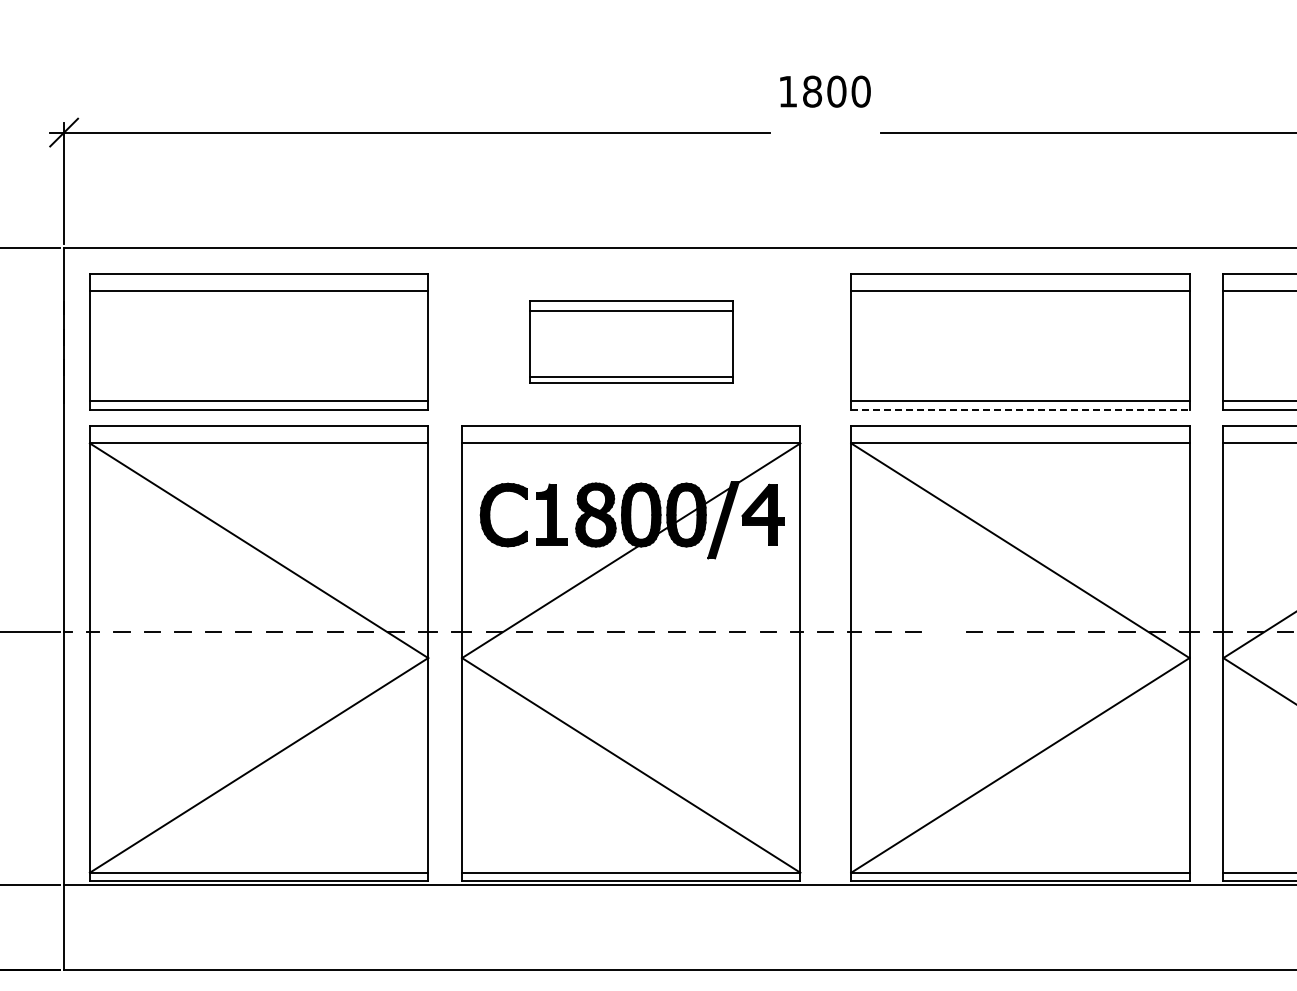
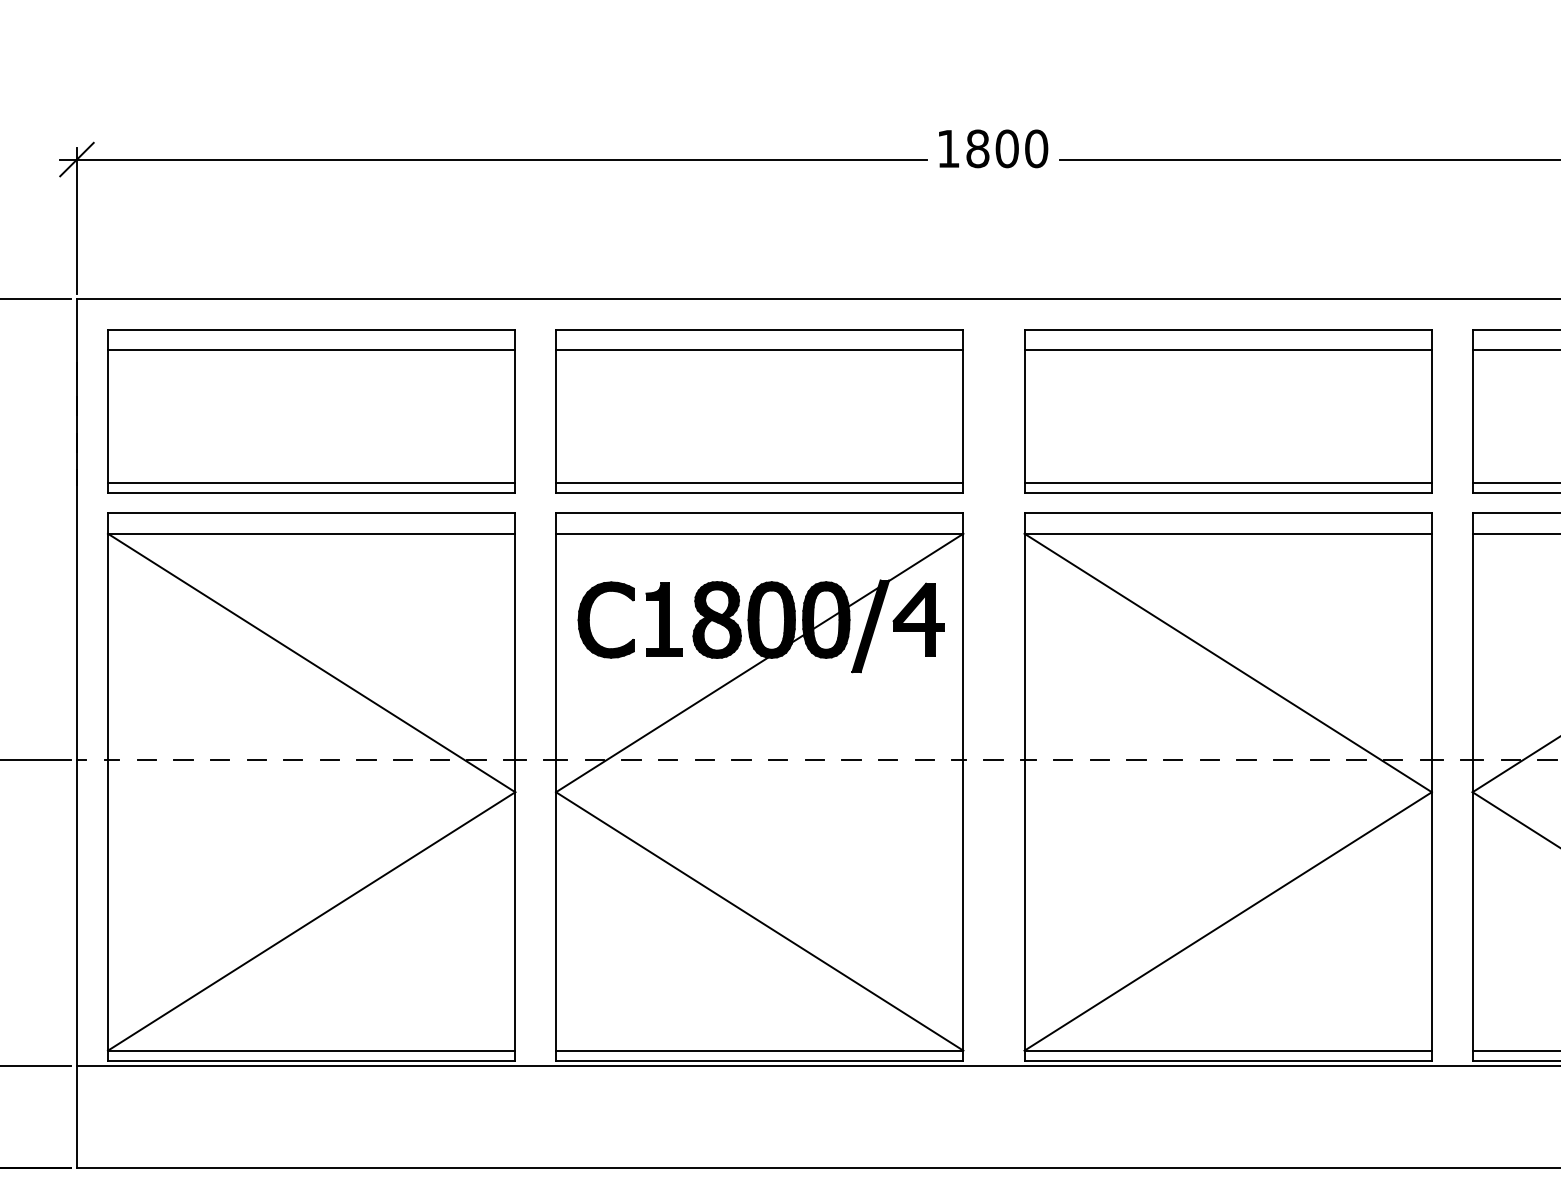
text: (825, 91) -> (993, 148), moved
part: (630, 341) -> (758, 411), size x1.67
line: (1020, 409) -> (1228, 492), dashed -> solid
line: (944, 631) -> (1136, 760), added

